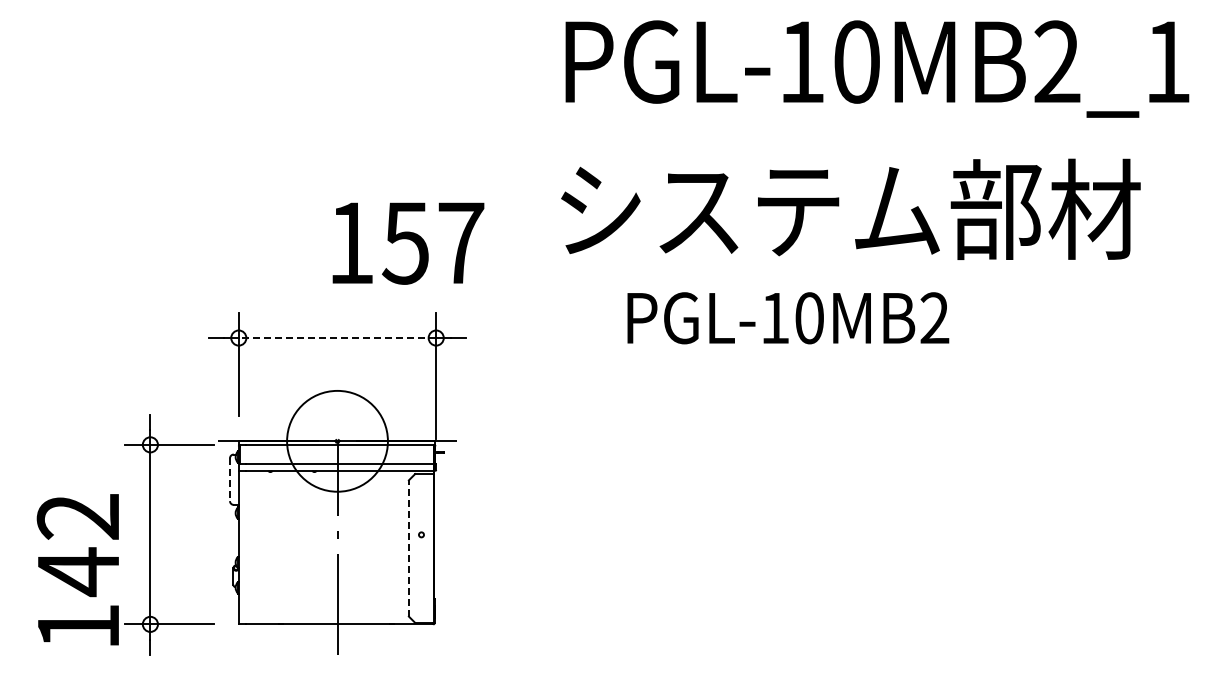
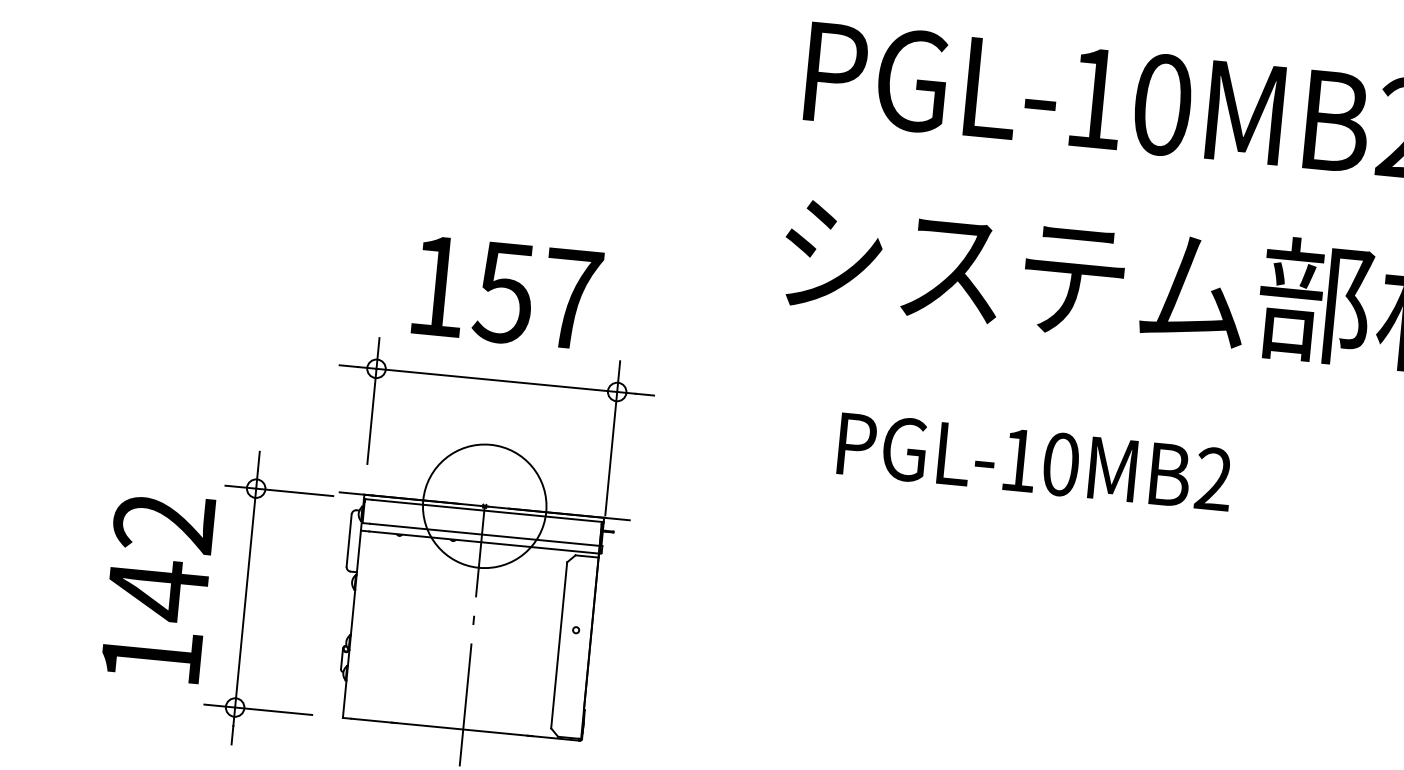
text: (408, 243) -> (507, 293), moved
text: (788, 318) -> (1035, 462), moved
line: (337, 338) -> (496, 380), dashed -> solid
line: (230, 480) -> (349, 541), dashed -> solid
line: (408, 547) -> (558, 644), dashed -> solid
text: (77, 569) -> (157, 586), moved

